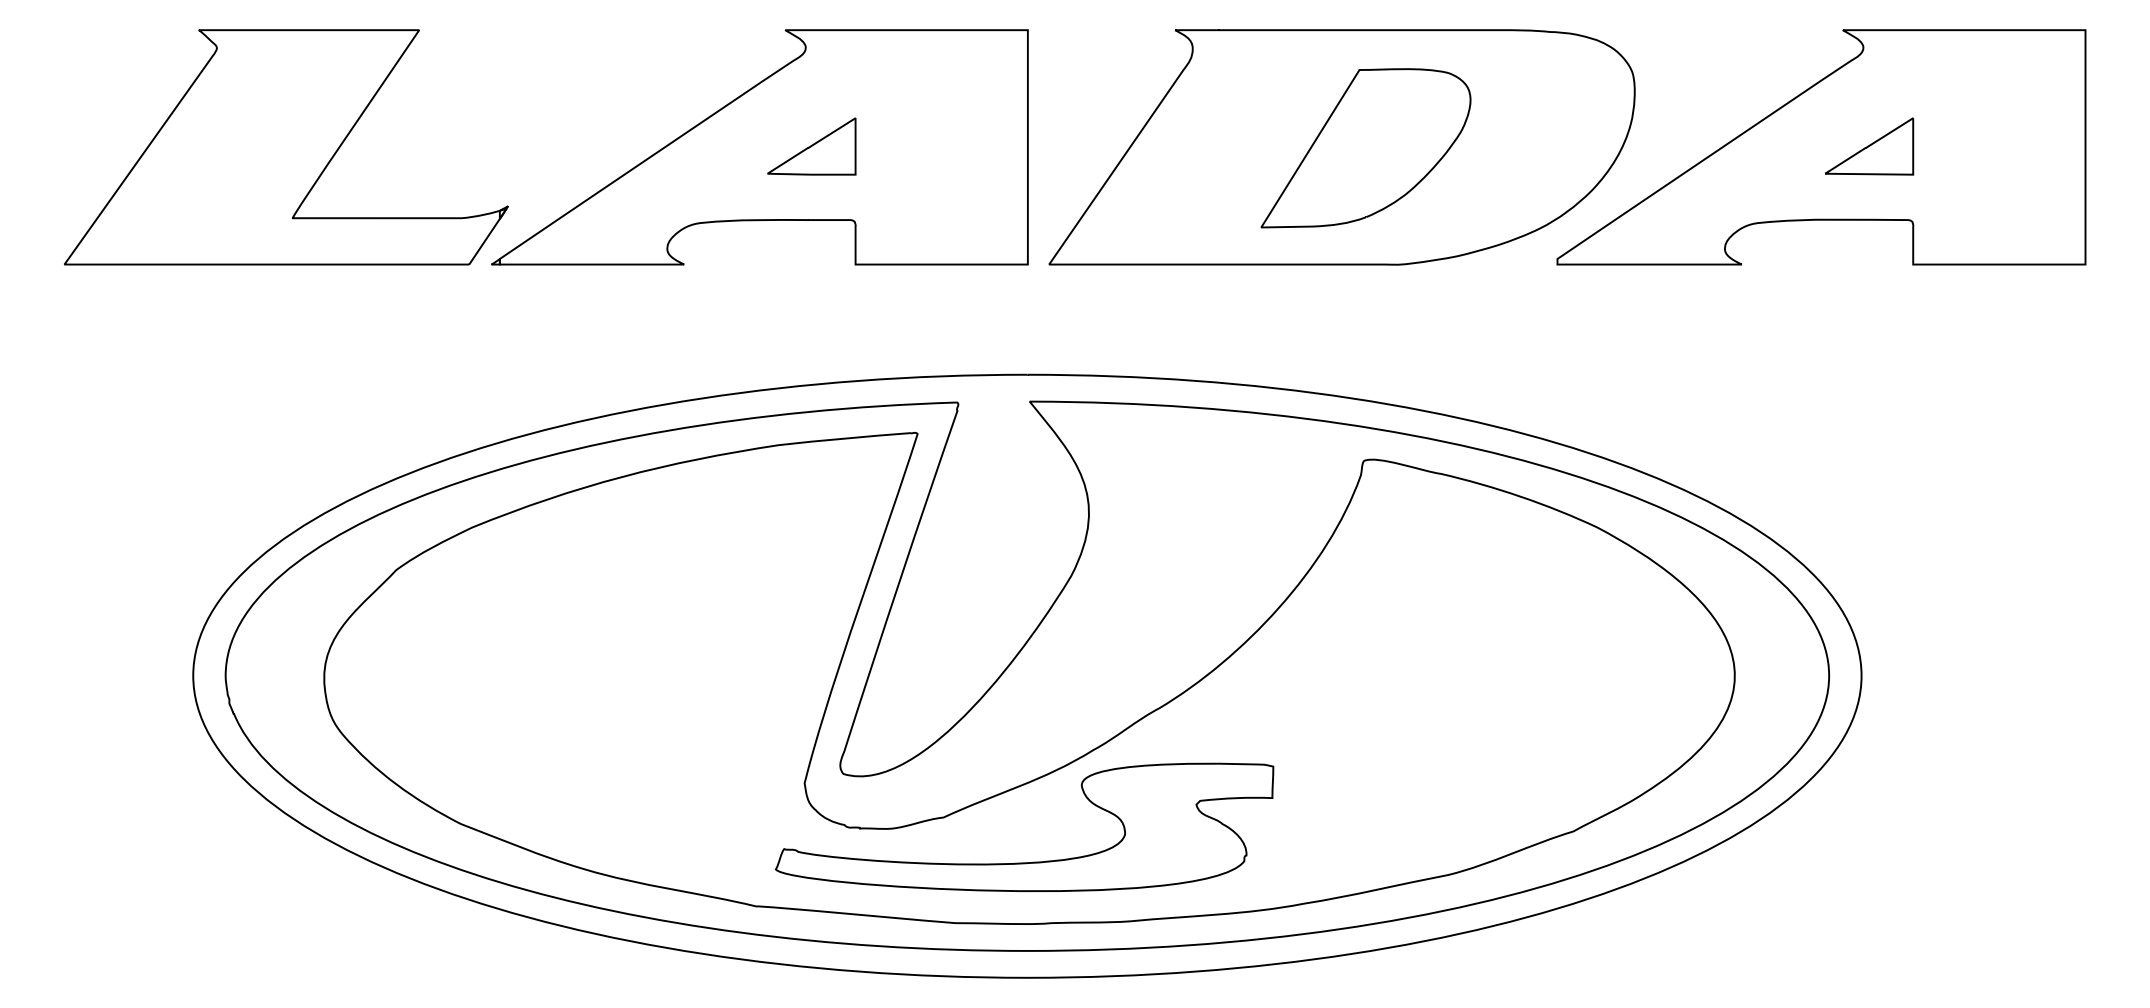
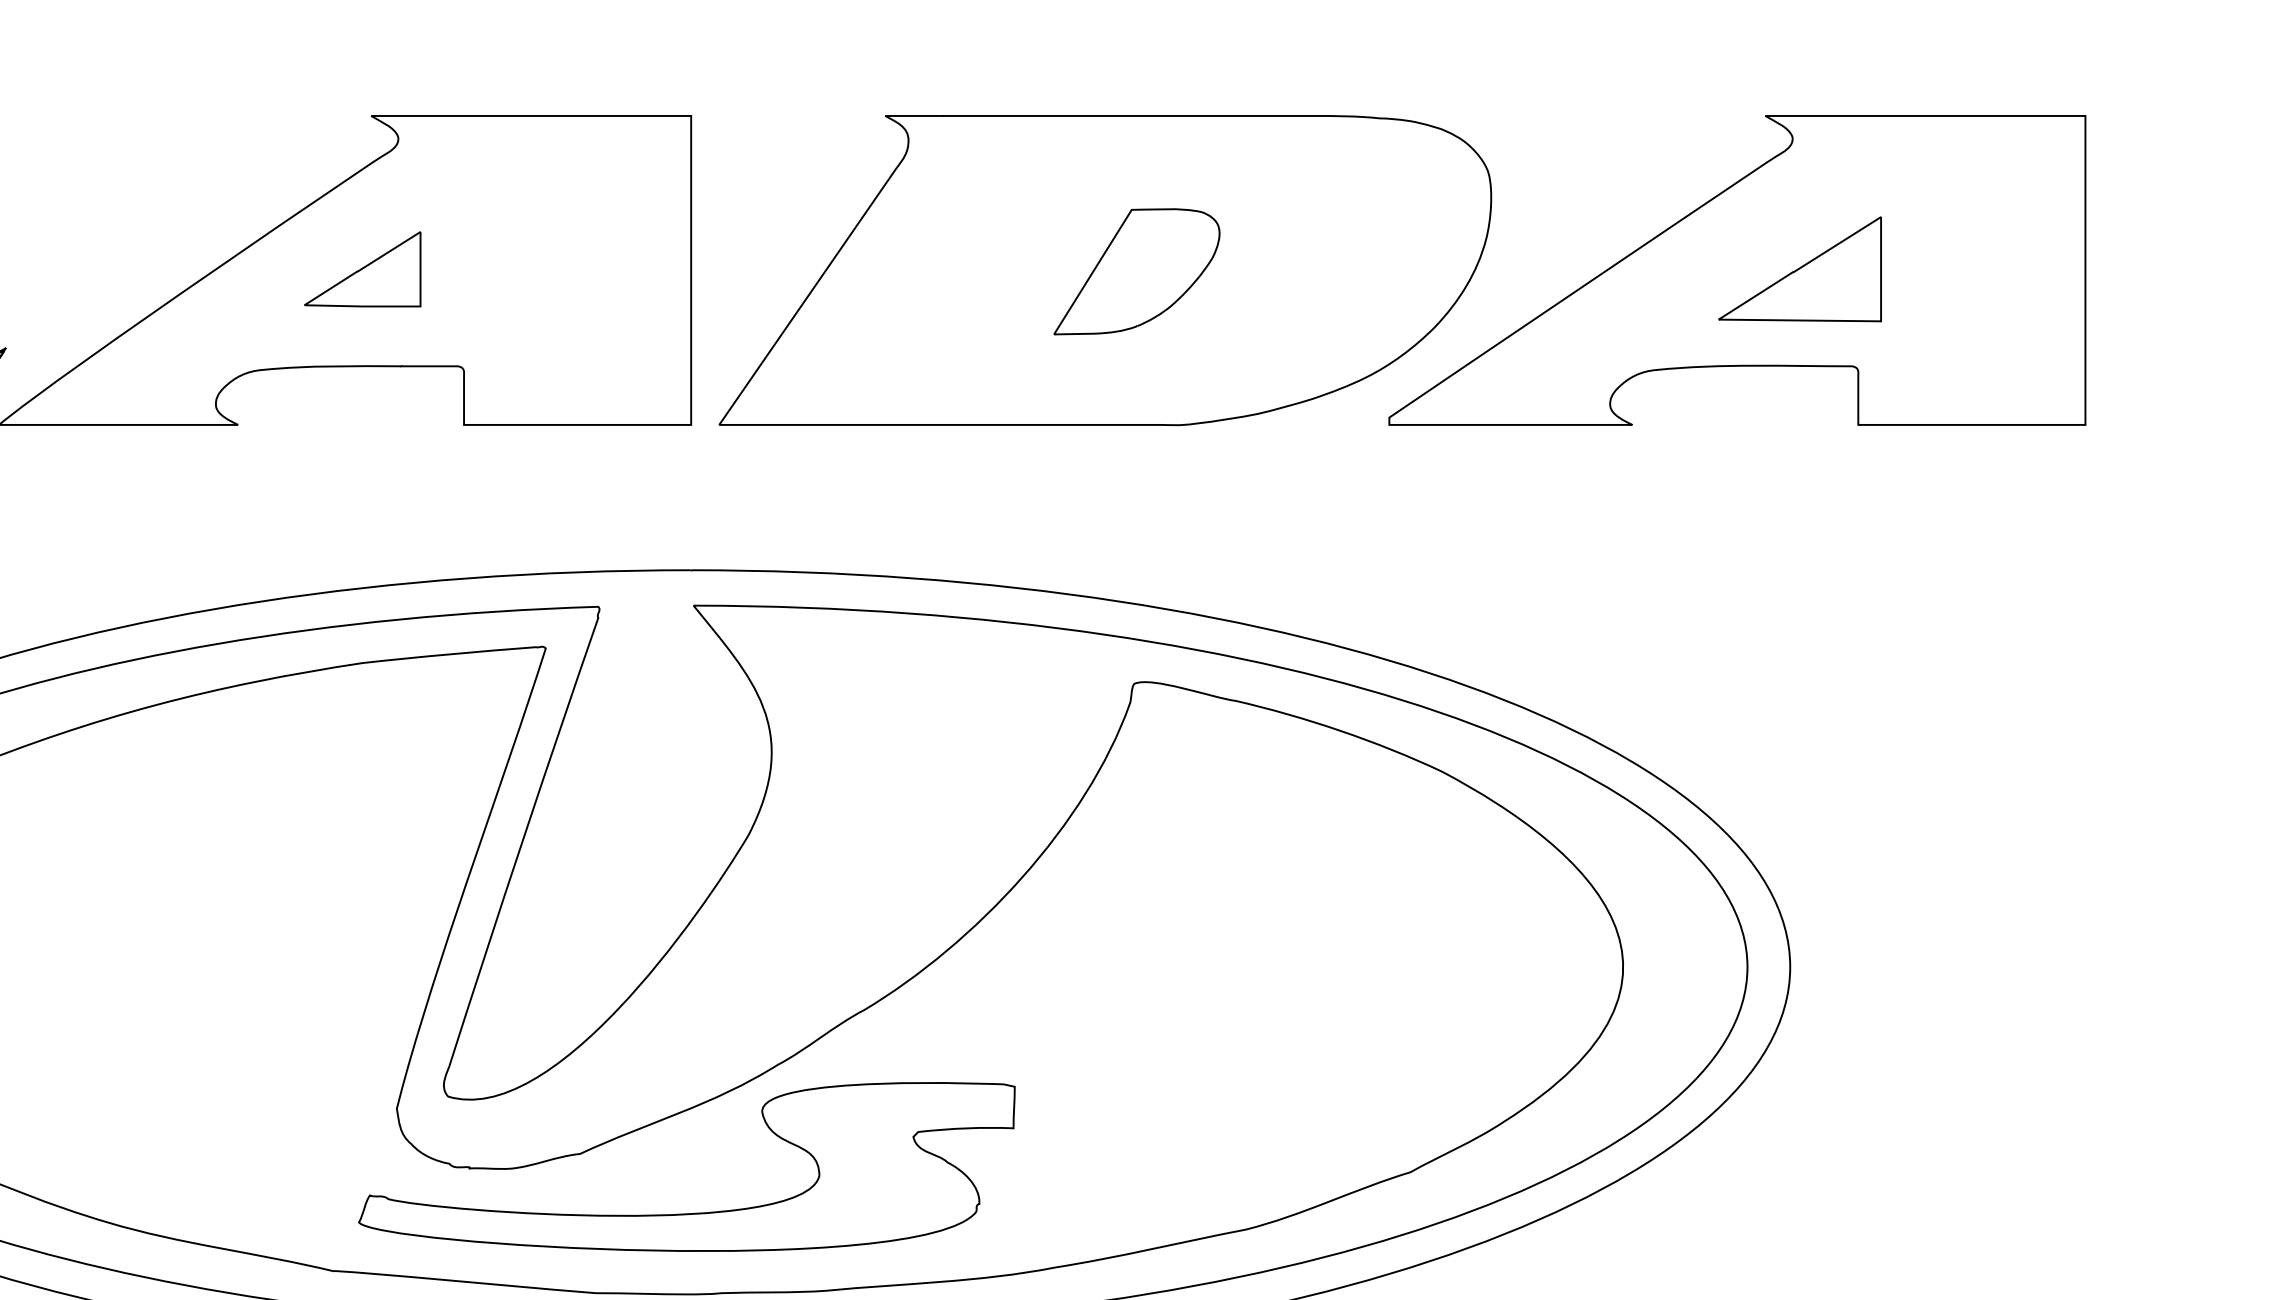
part: (811, 146) -> (362, 269), moved
part: (1869, 146) -> (1800, 269), size x1.4
part: (1365, 148) -> (1136, 271), size x0.6

